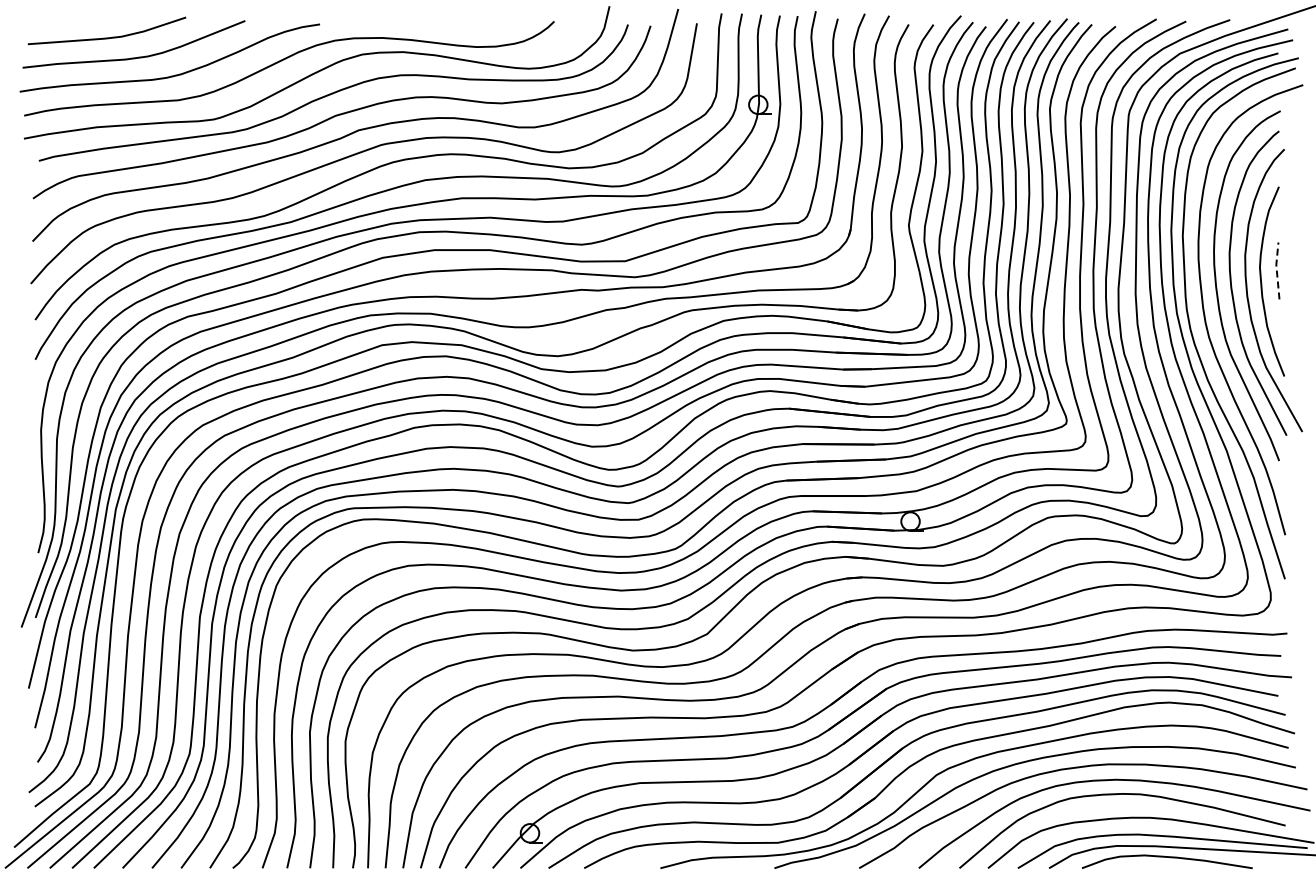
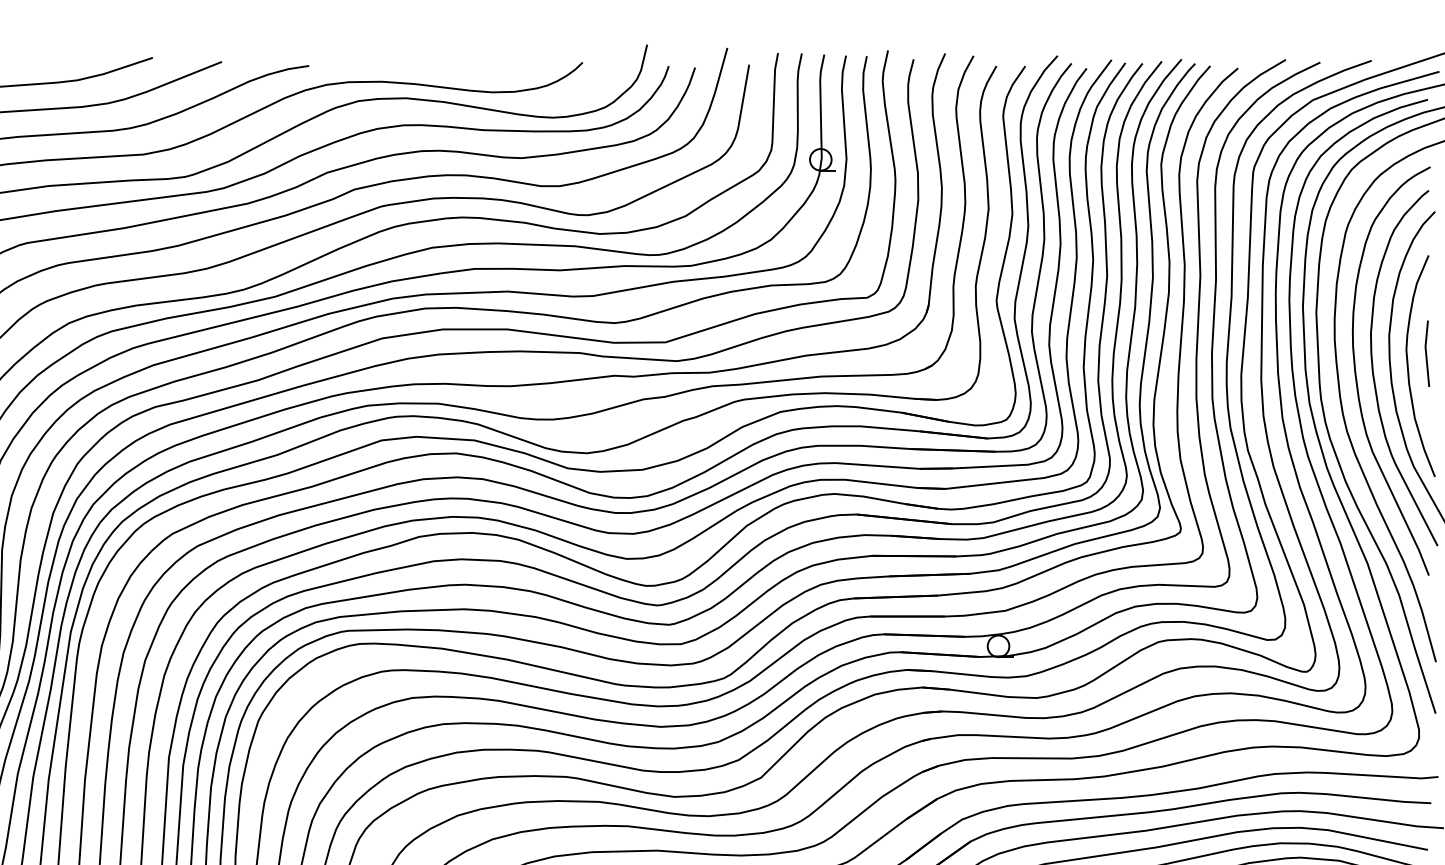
line: (1276, 269) -> (1425, 352), dashed -> solid

